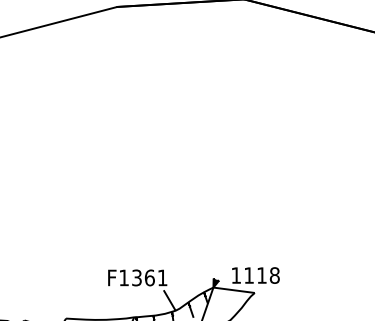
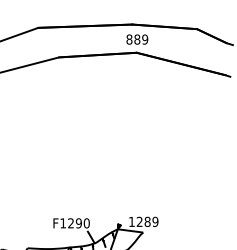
text: (261, 274) -> (147, 221), 1118 -> 1289
text: (149, 278) -> (78, 223), F1361 -> F1290

